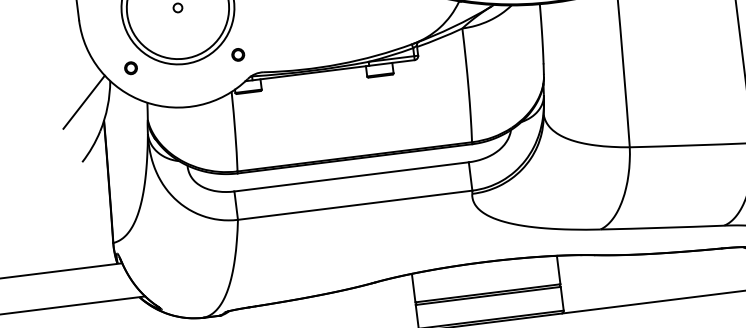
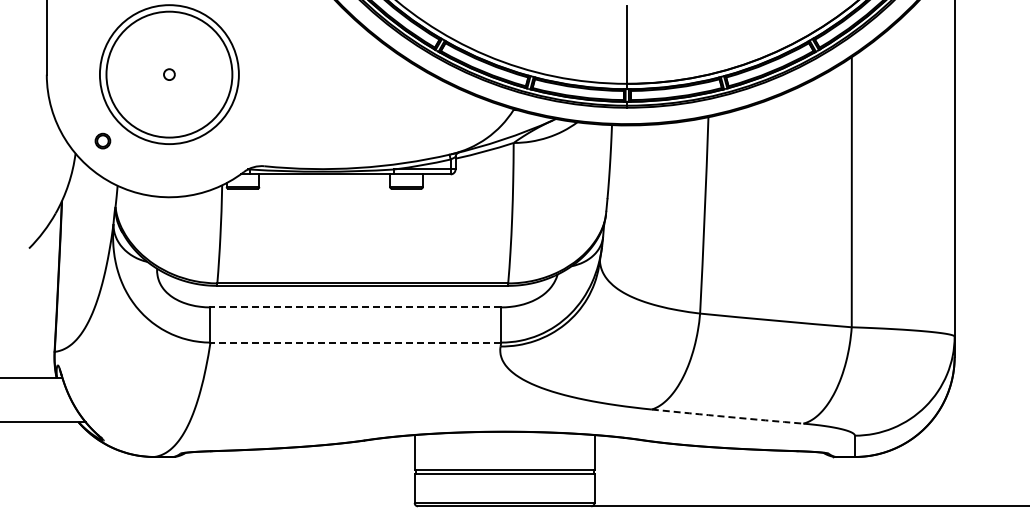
part: (237, 54) -> (235, 140), removed
line: (84, 102) -> (40, 175), removed
line: (351, 177) -> (355, 307), solid -> dashed
line: (354, 205) -> (355, 342), solid -> dashed
arc: (662, 227) -> (727, 416), solid -> dashed

